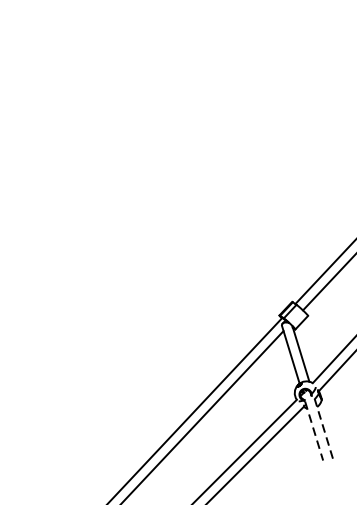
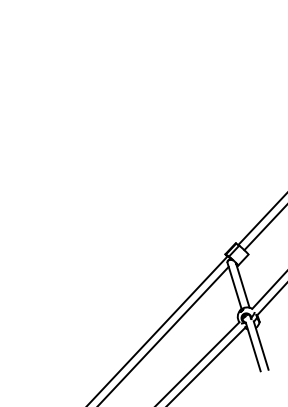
line: (324, 428) -> (261, 345), dashed -> solid
line: (314, 431) -> (253, 347), dashed -> solid

